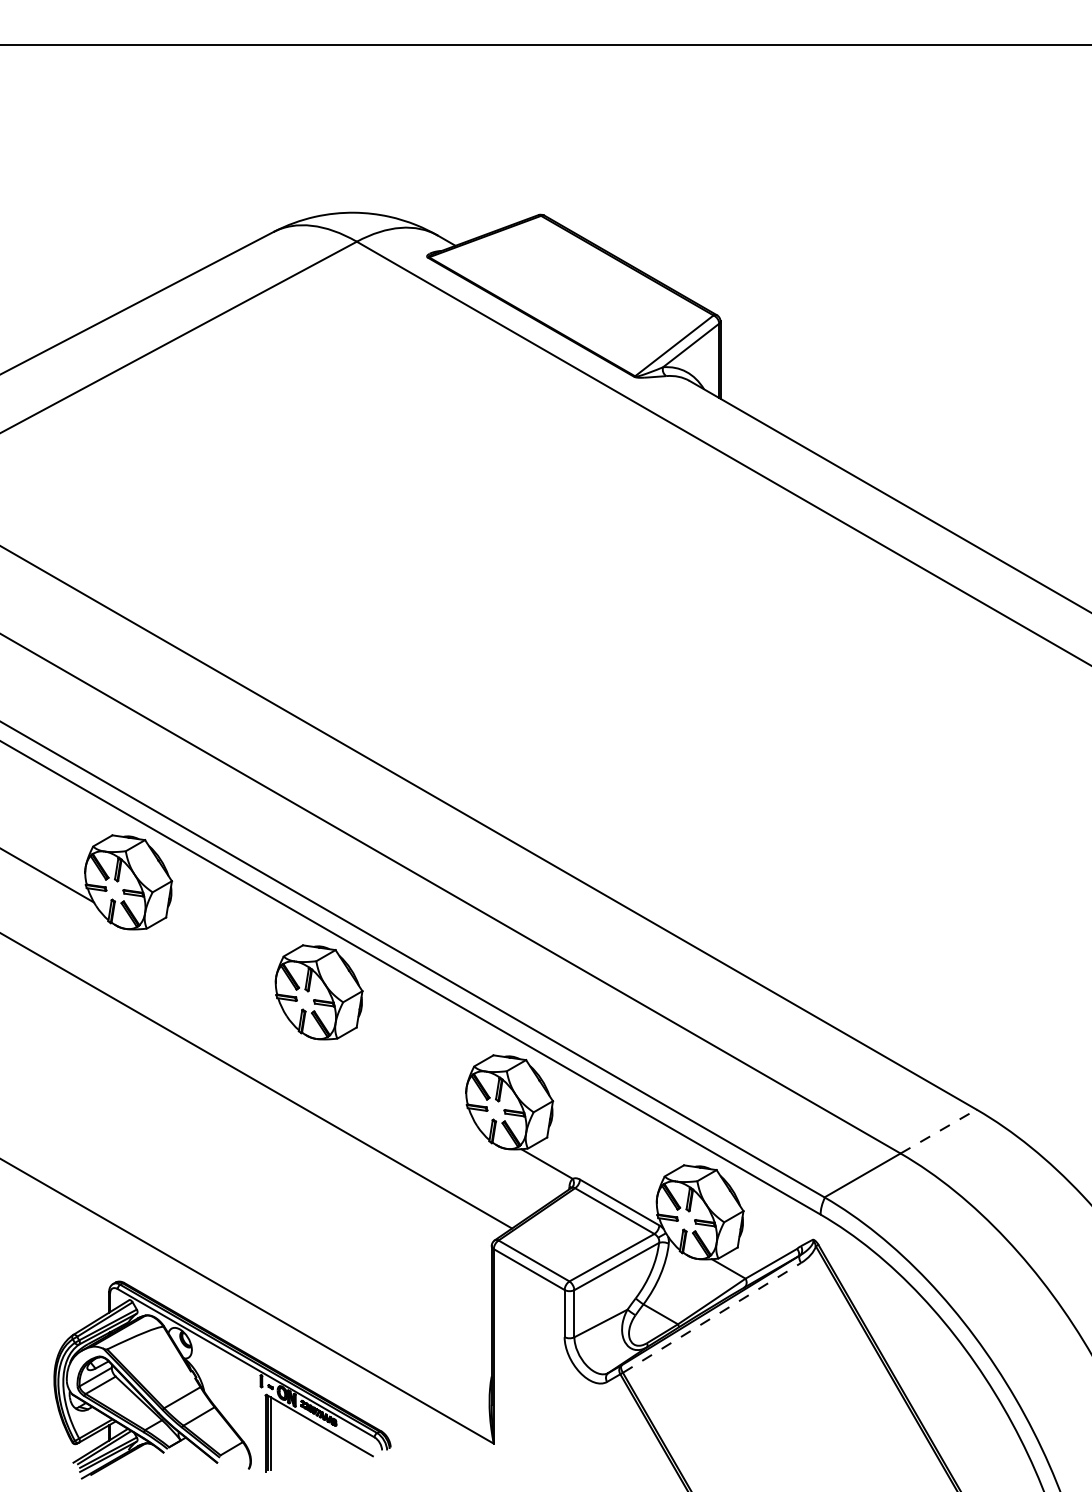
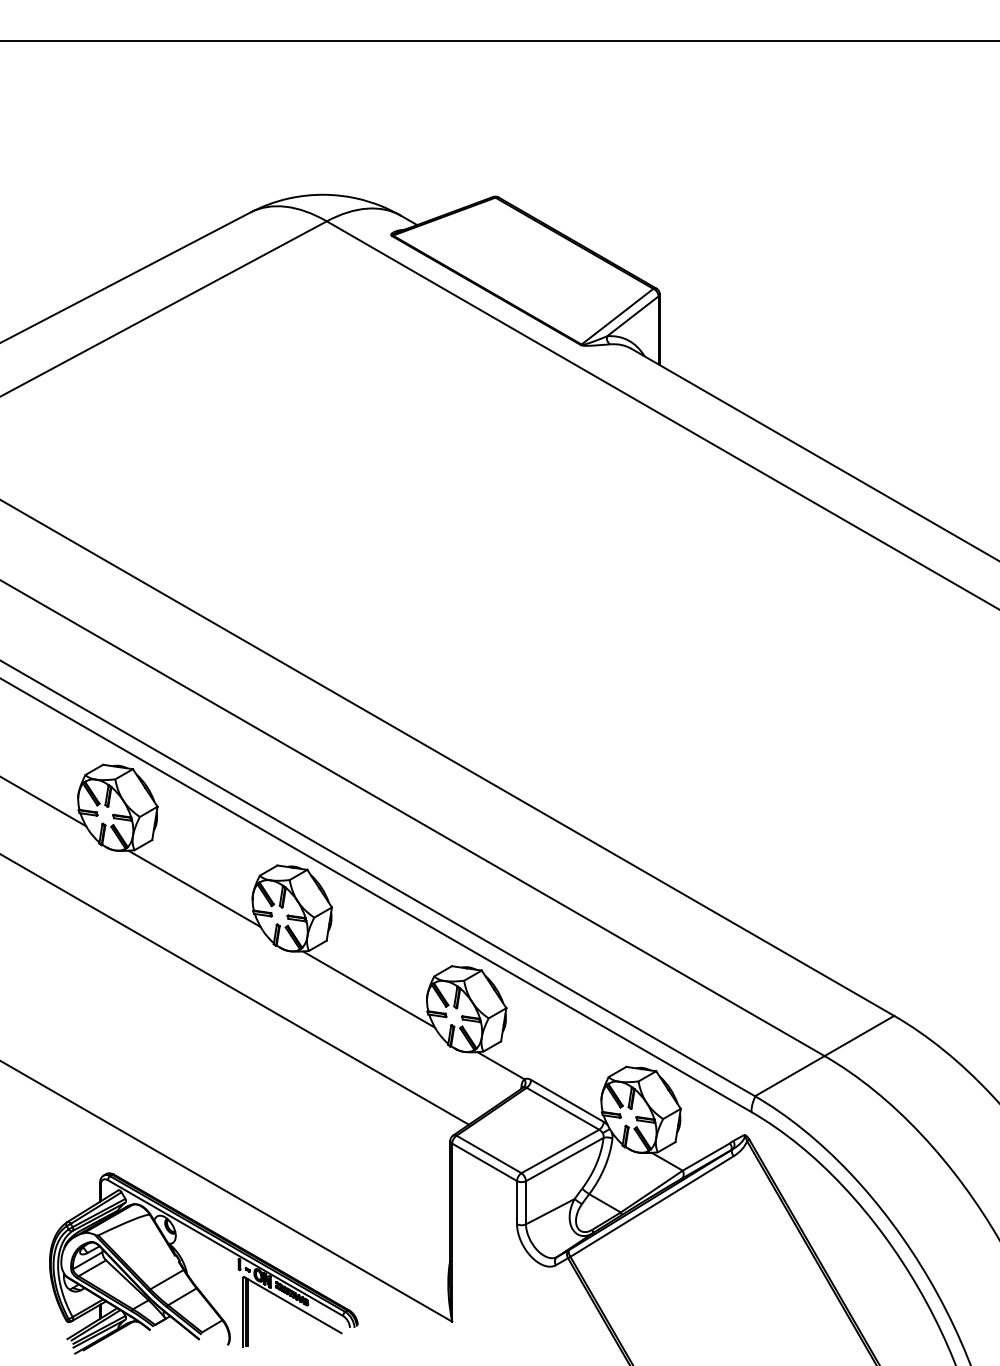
line: (212, 970) -> (194, 888), added
line: (402, 1080) -> (368, 989), added
line: (938, 1131) -> (859, 1035), dashed -> solid
line: (712, 1317) -> (652, 1206), dashed -> solid

